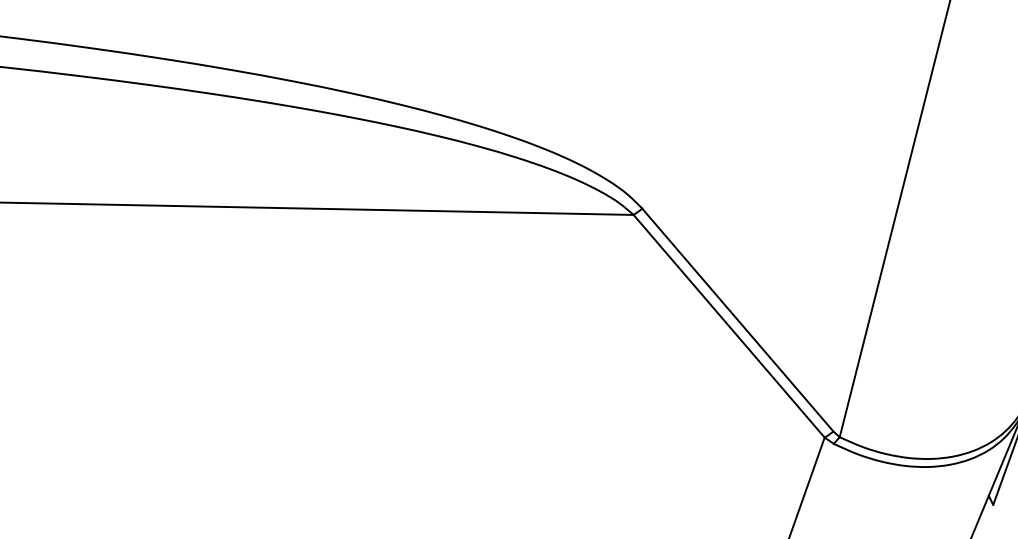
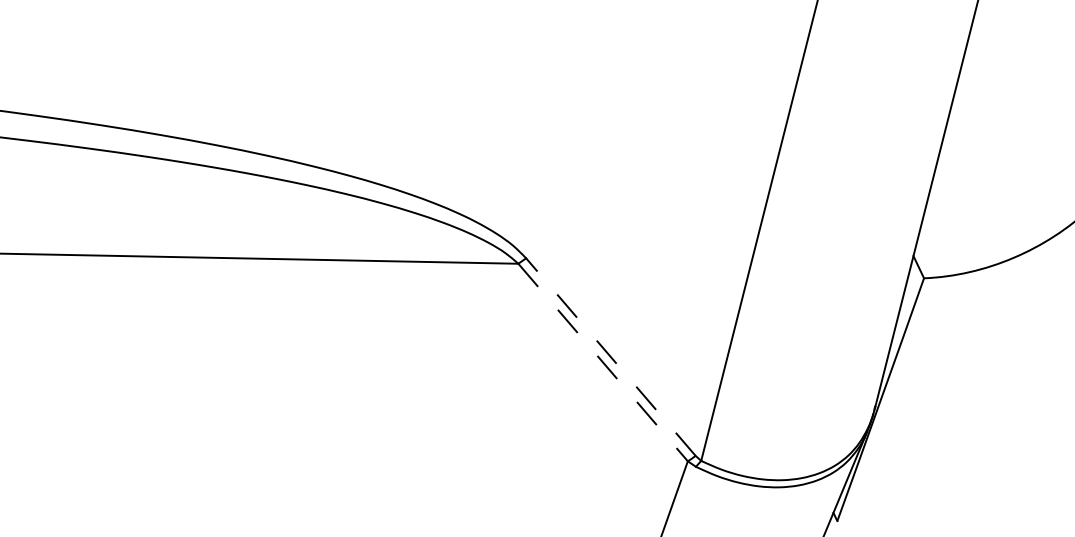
line: (737, 319) -> (610, 356), solid -> dashed
line: (729, 326) -> (603, 362), solid -> dashed

